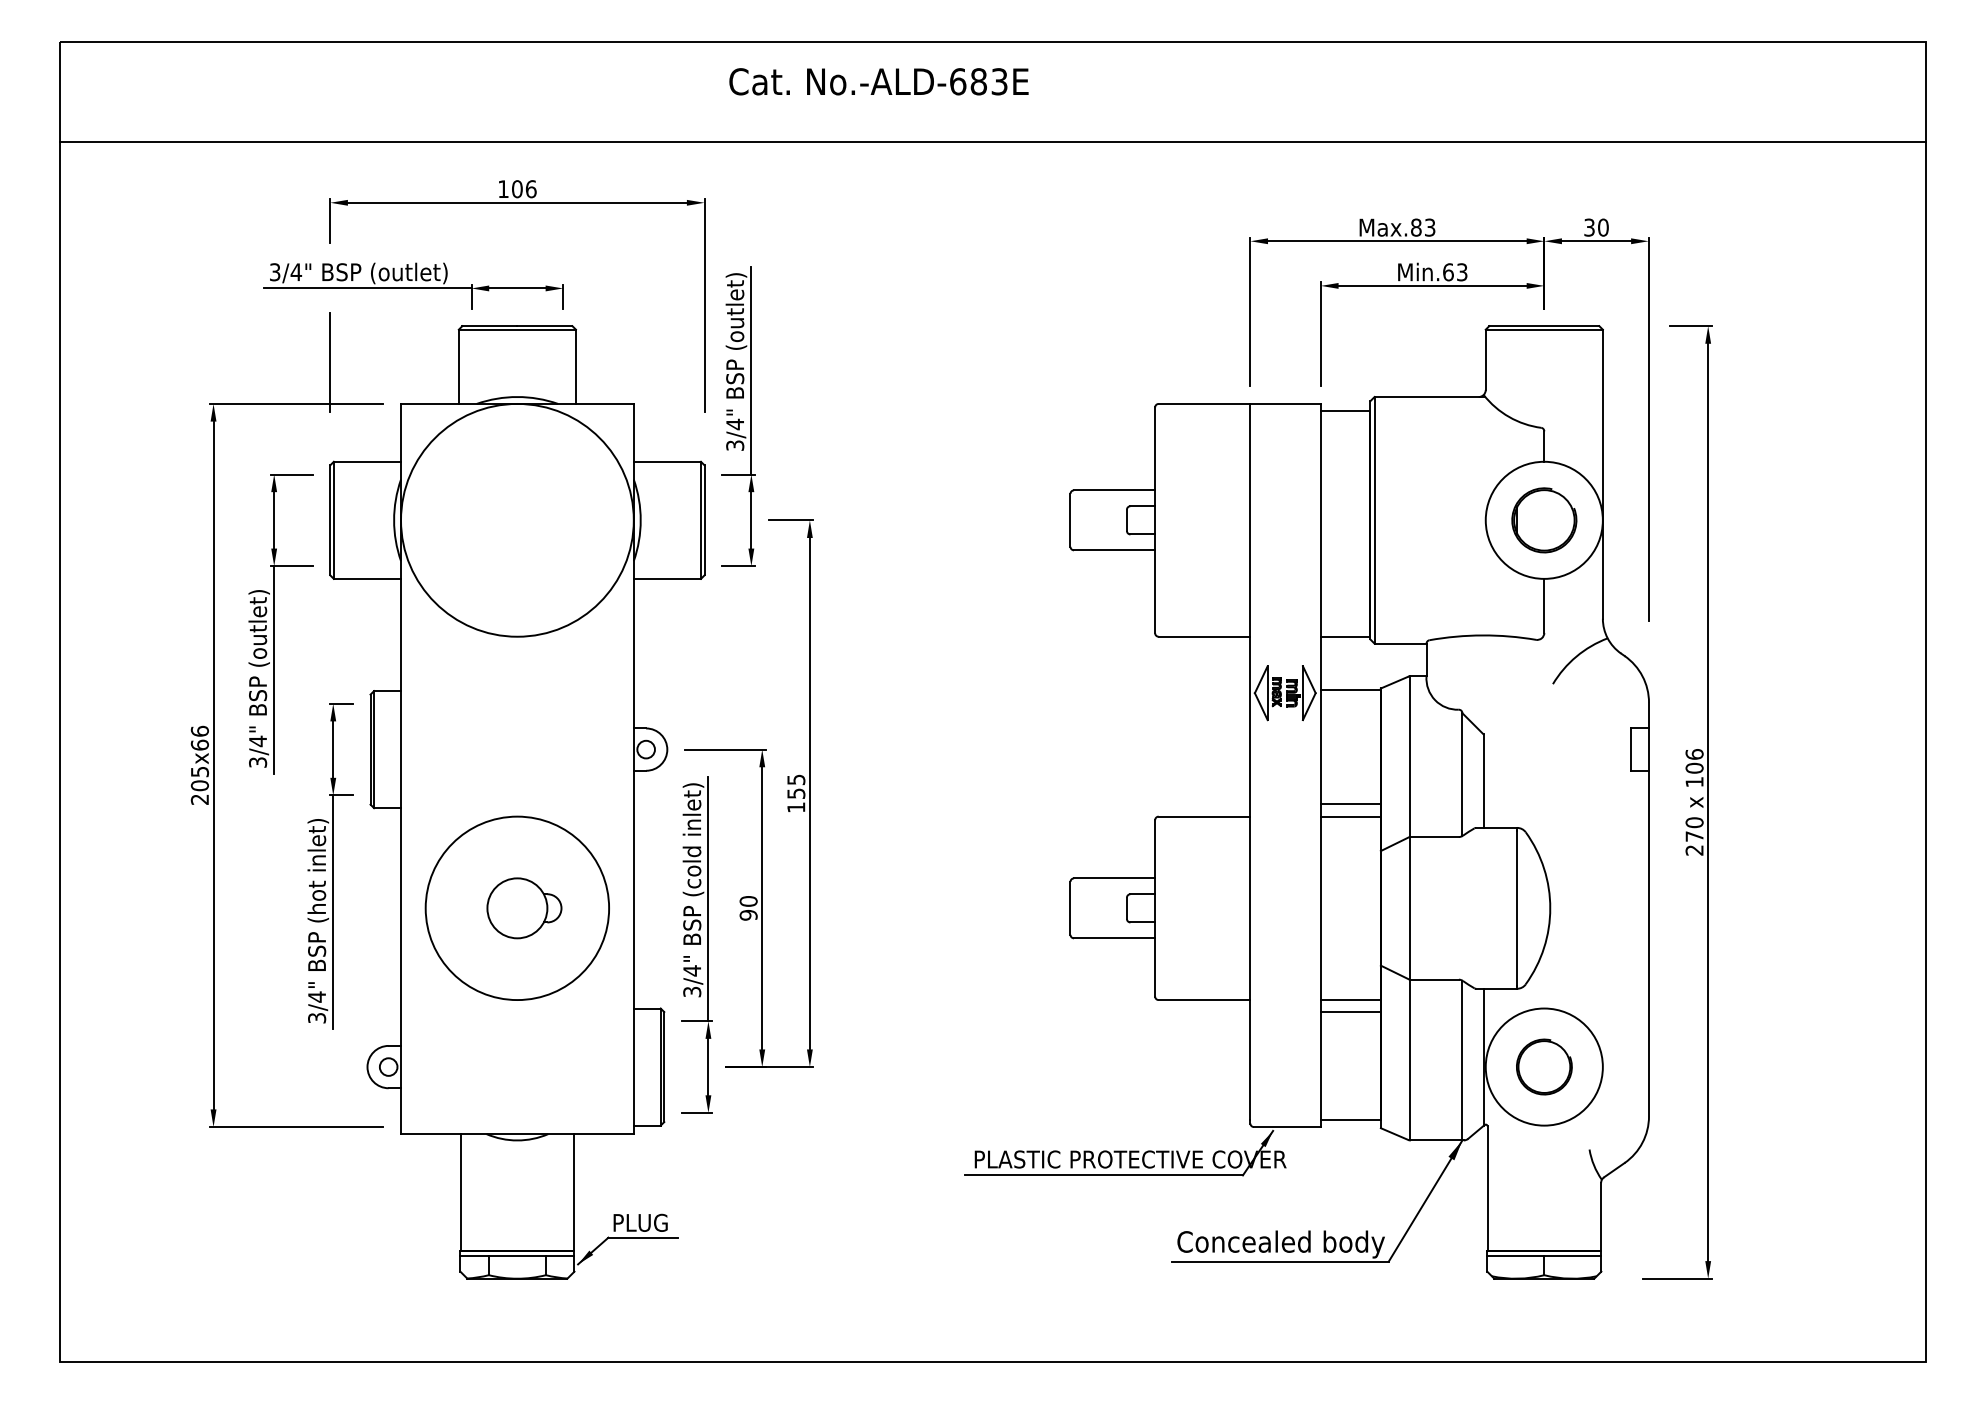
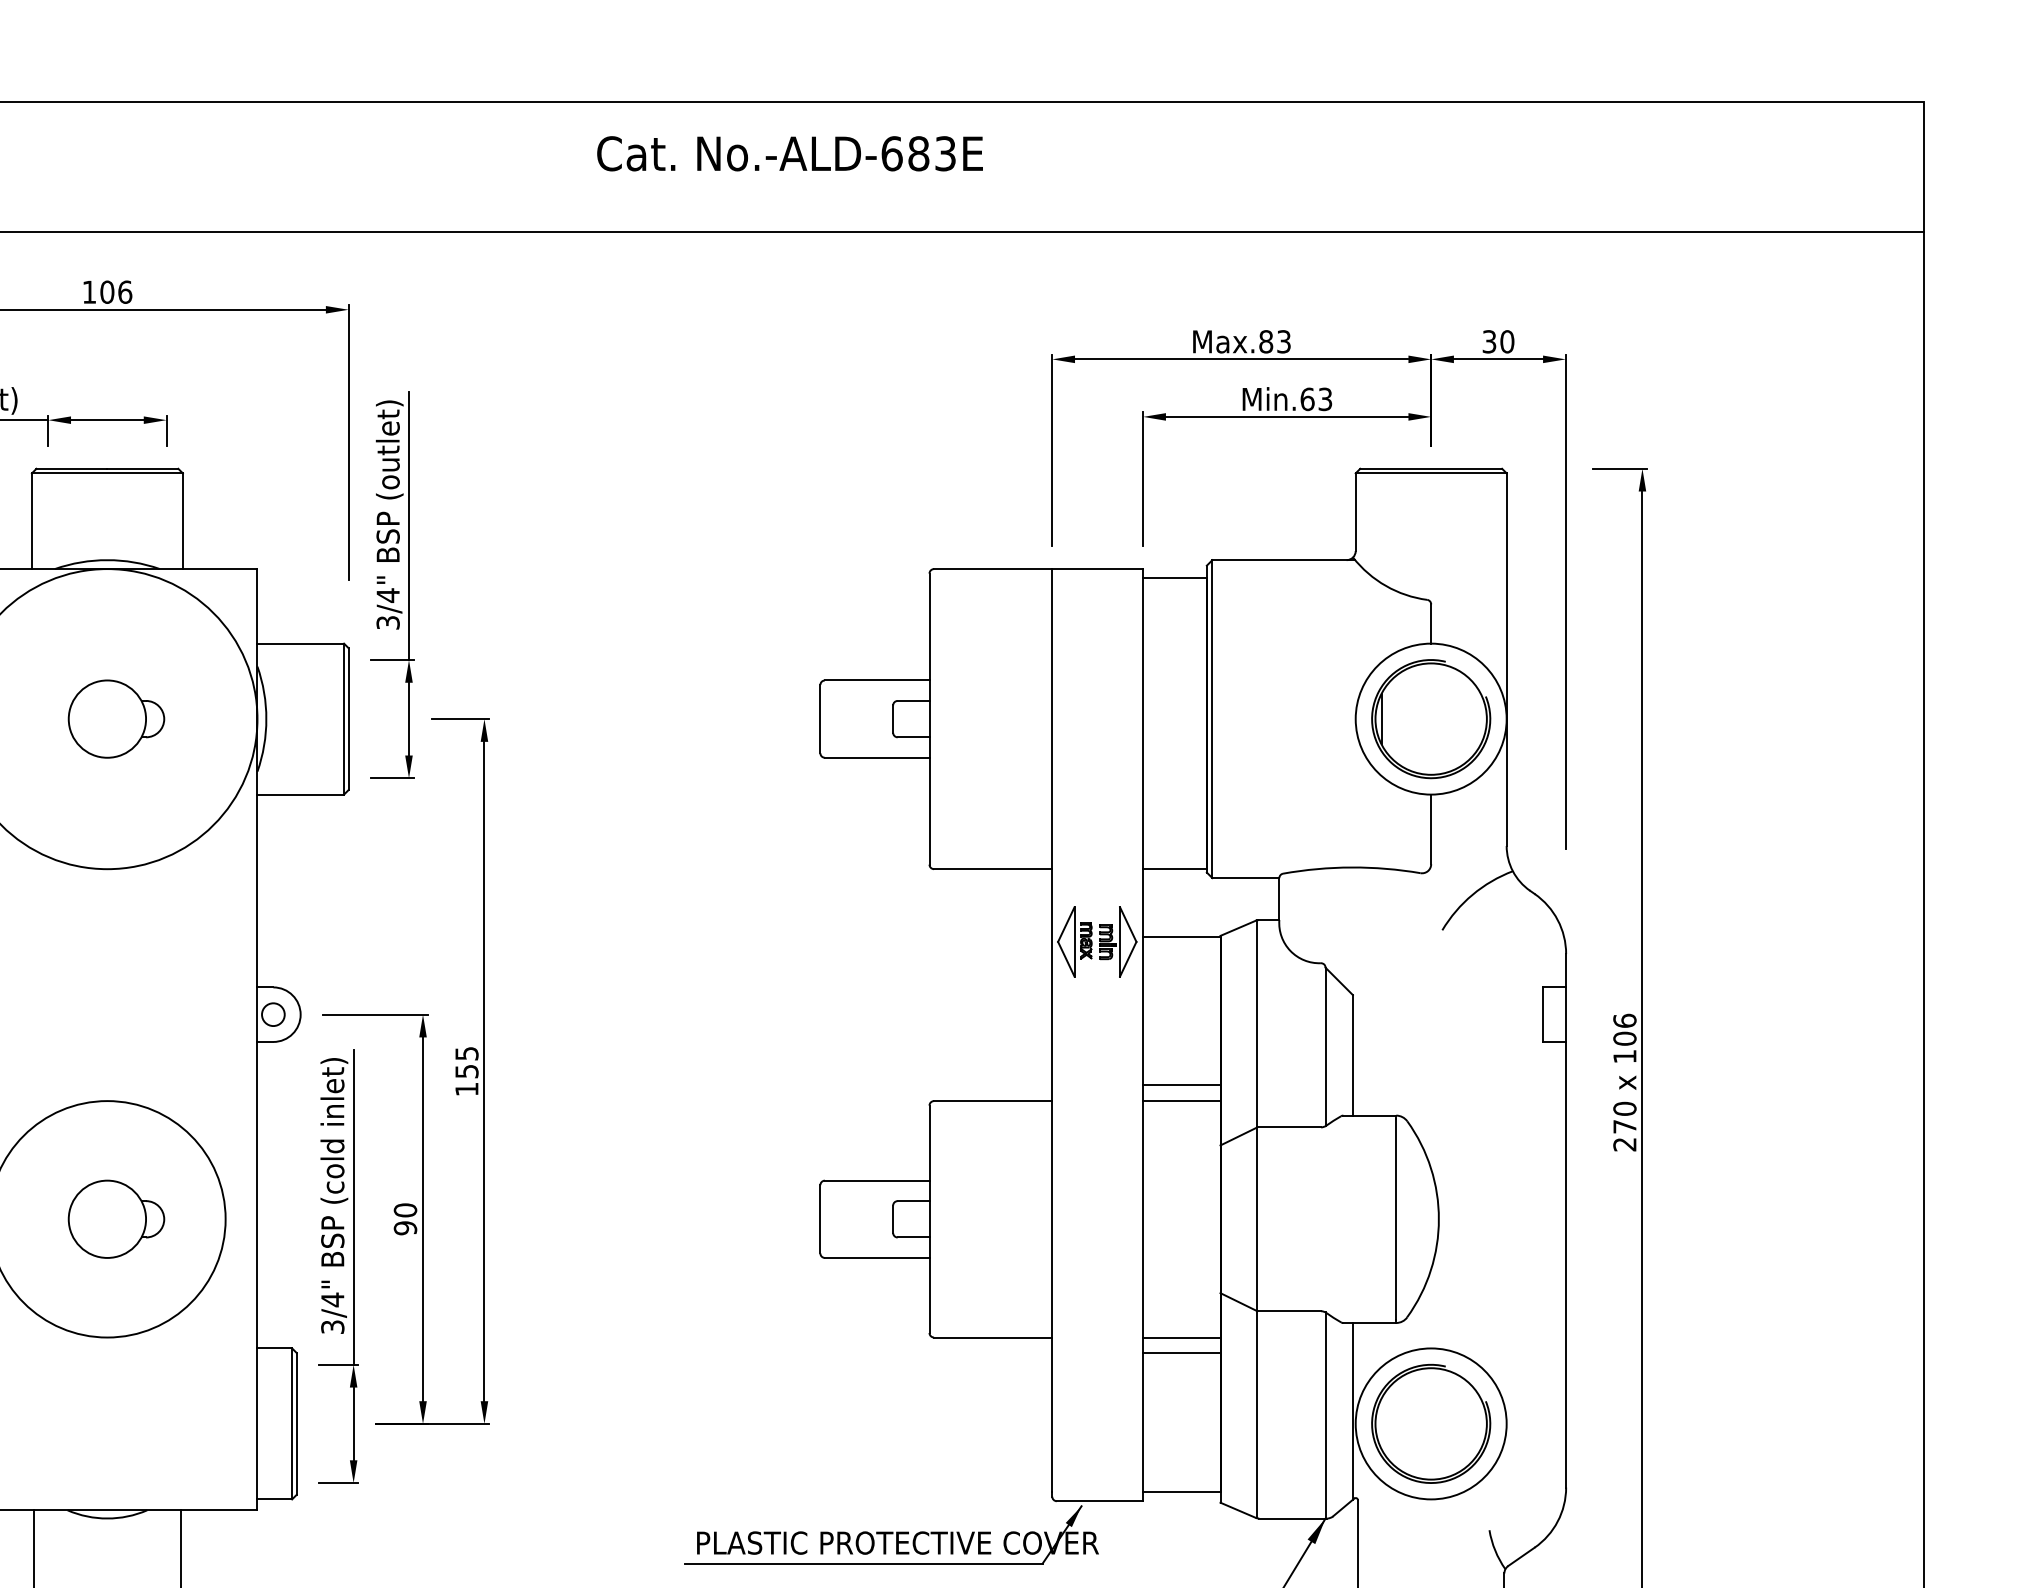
text: (878, 81) -> (789, 153), moved
part: (524, 520) -> (116, 719), added
part: (1544, 520) -> (1431, 719), size x1.43
part: (1544, 1066) -> (1431, 1423), size x1.67

